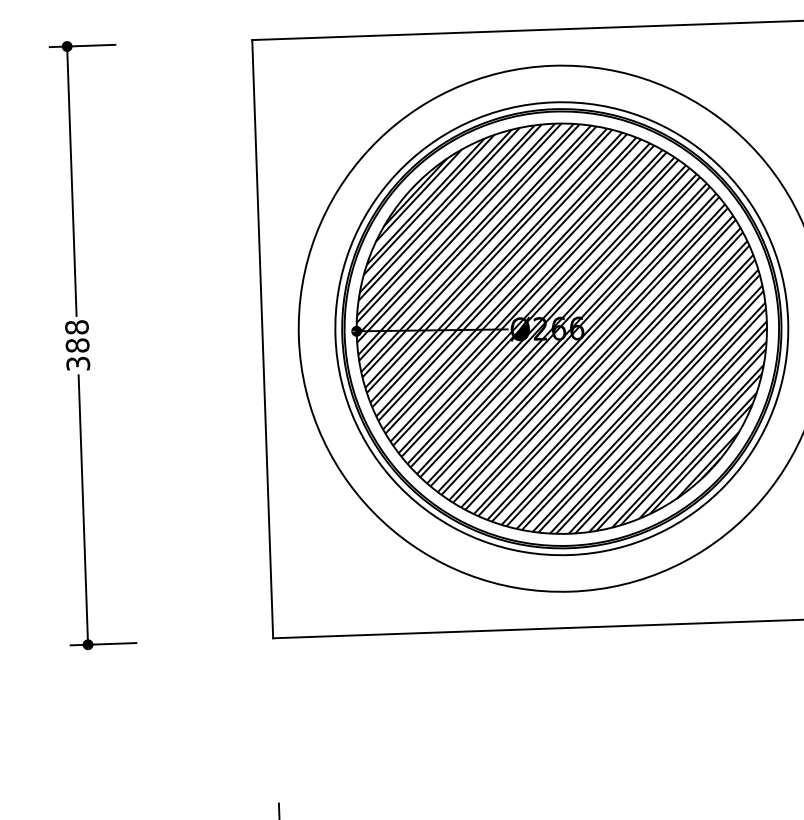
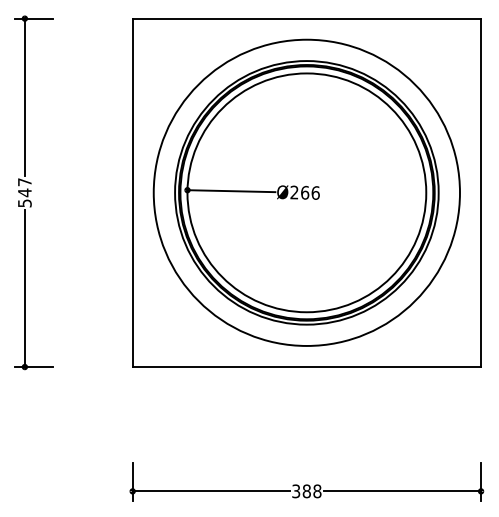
hatch: (561, 328) -> (306, 192), removed
text: (76, 345) -> (24, 192), 388 -> 547

